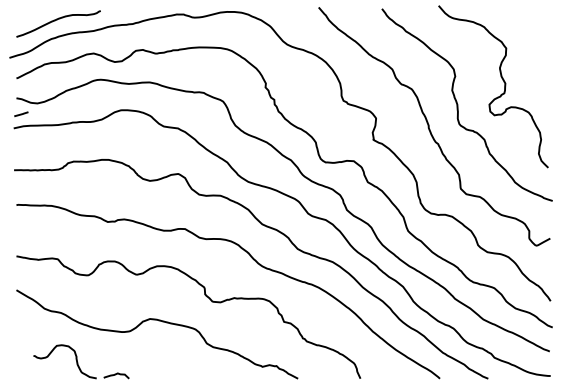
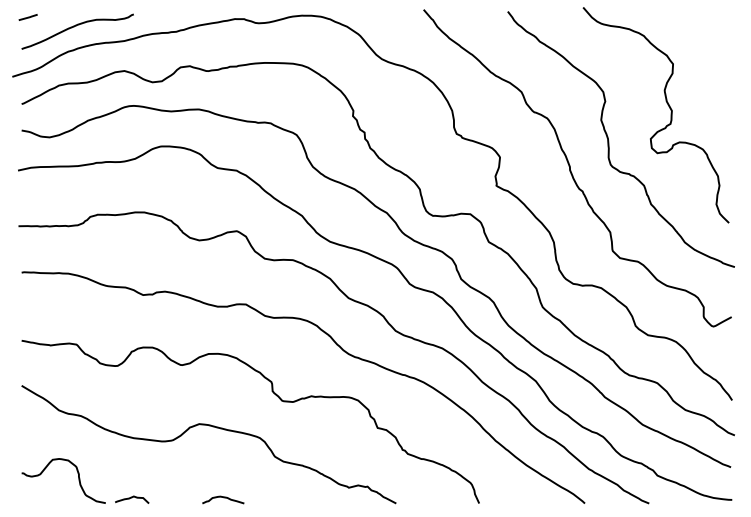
line: (21, 114) -> (28, 17), moved
part: (81, 361) -> (85, 480), moved
curve: (167, 374) -> (222, 497), added

